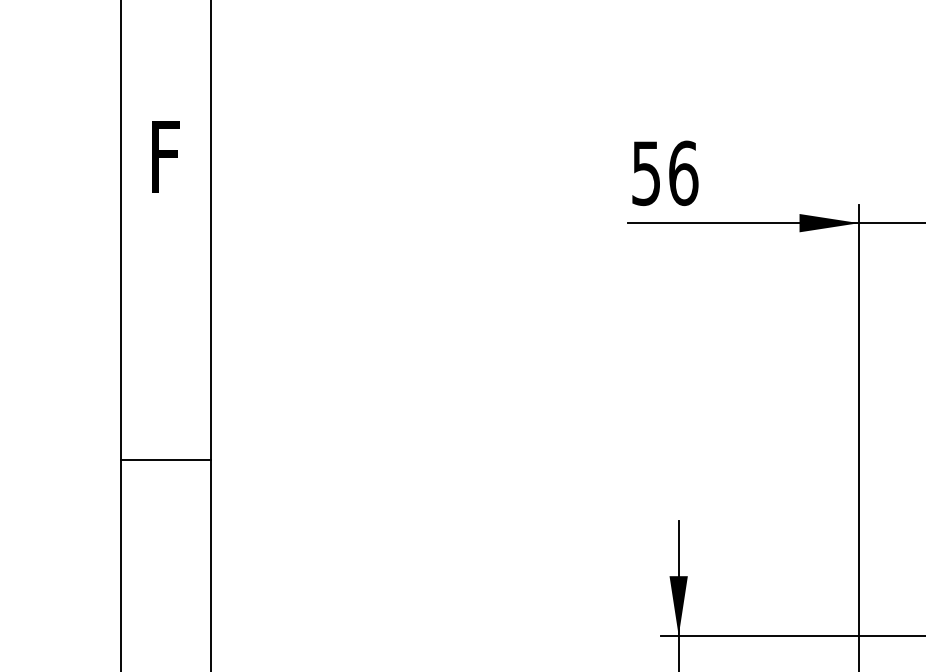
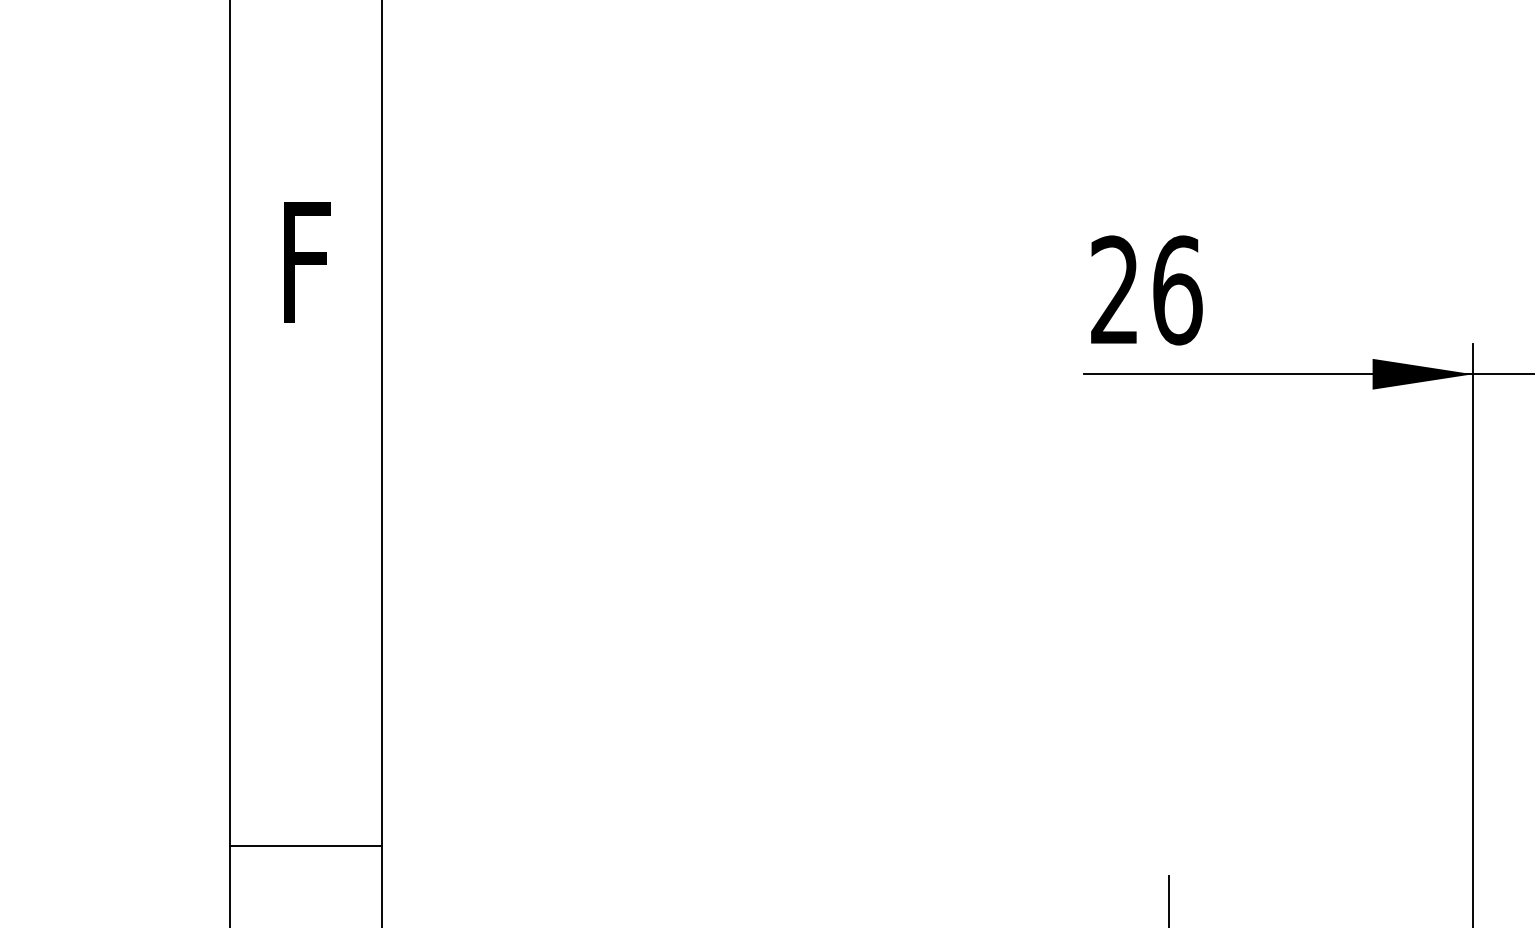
text: (645, 173) -> (1113, 290), 56 -> 26
line: (165, 459) -> (306, 845), moved

